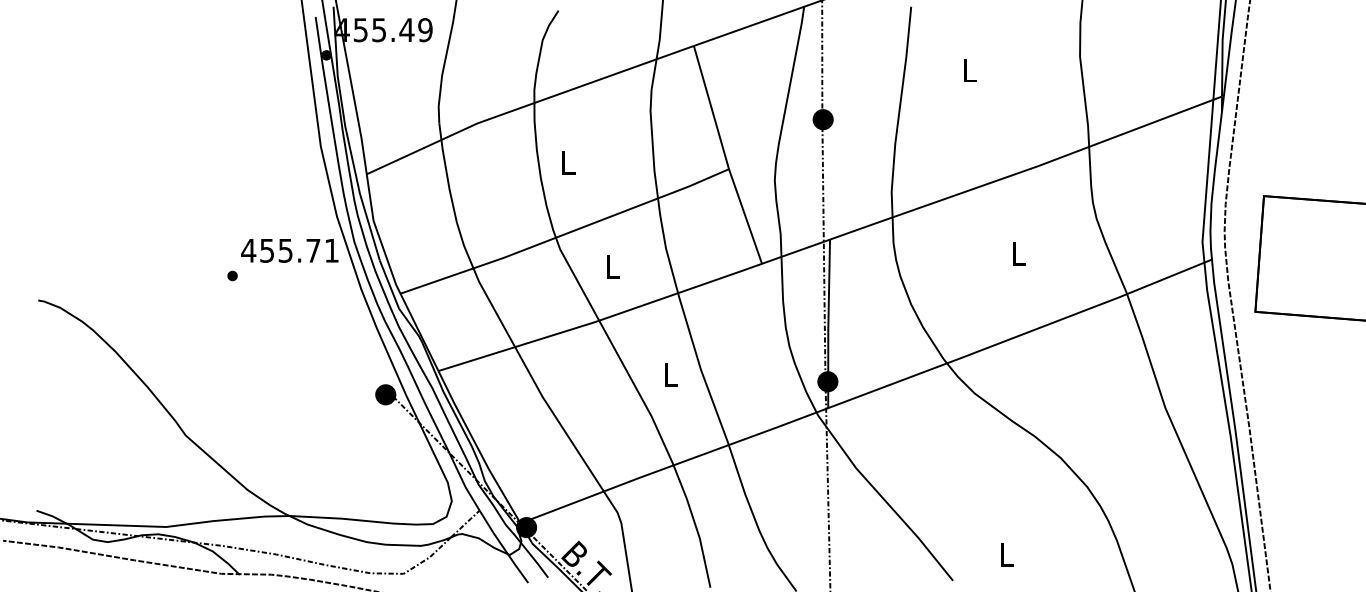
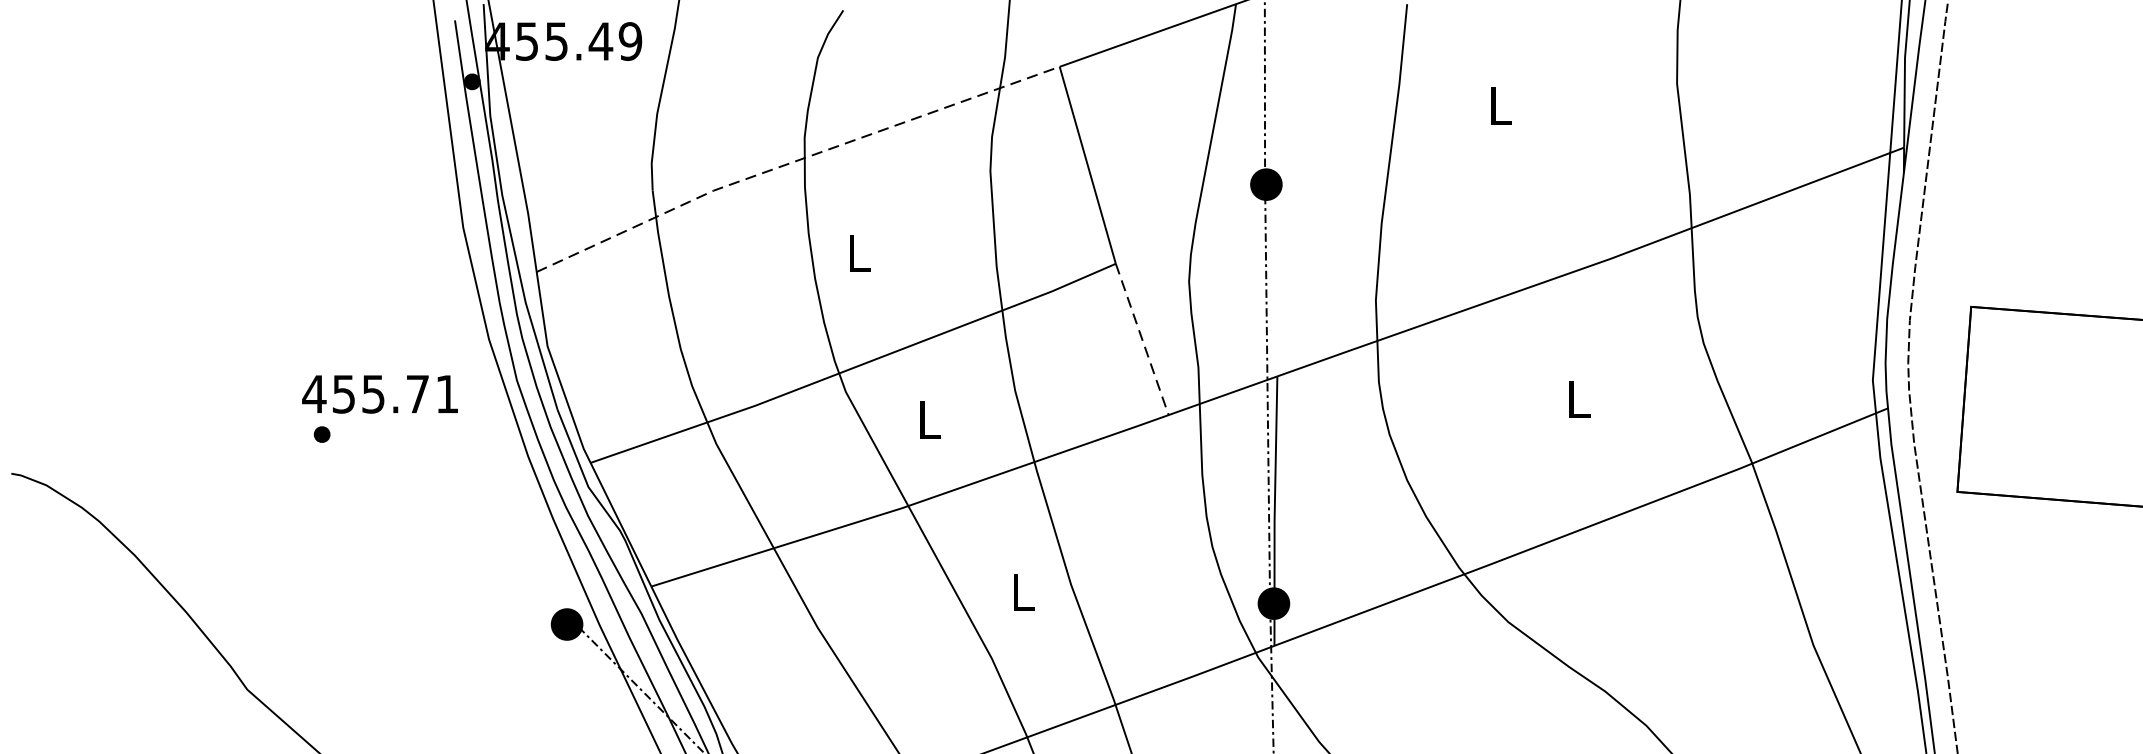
line: (528, 105) -> (795, 161), solid -> dashed
line: (745, 216) -> (1142, 339), solid -> dashed
text: (289, 250) -> (379, 393), moved

